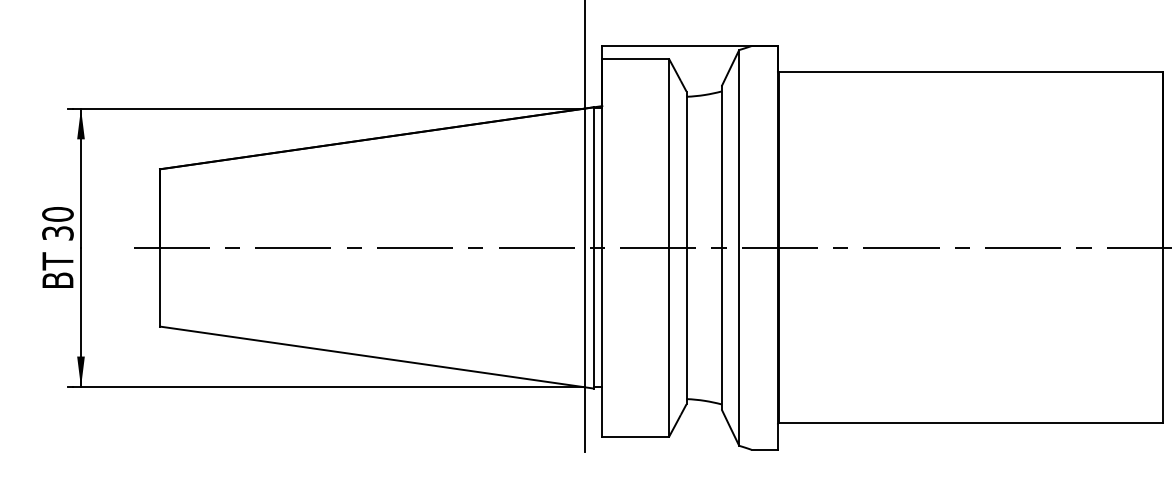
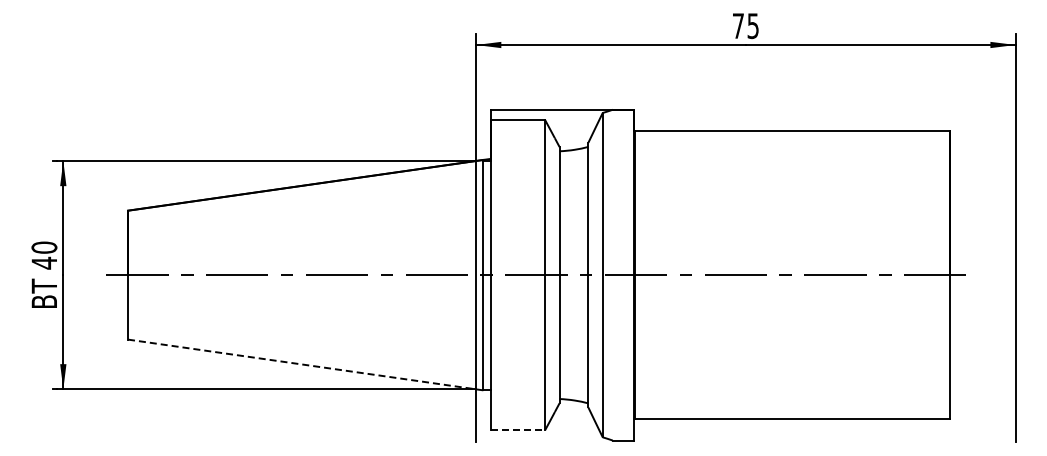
text: (58, 232) -> (44, 262), 30 -> 40
line: (377, 358) -> (306, 365), solid -> dashed
line: (636, 437) -> (518, 430), solid -> dashed

